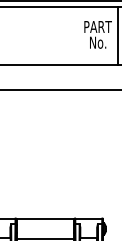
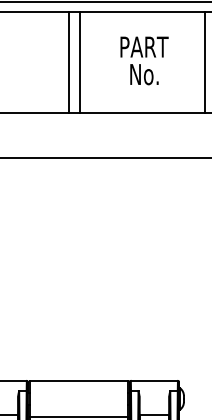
text: (97, 34) -> (143, 60), moved
line: (39, 35) -> (68, 61), added
line: (45, 35) -> (79, 61), added

